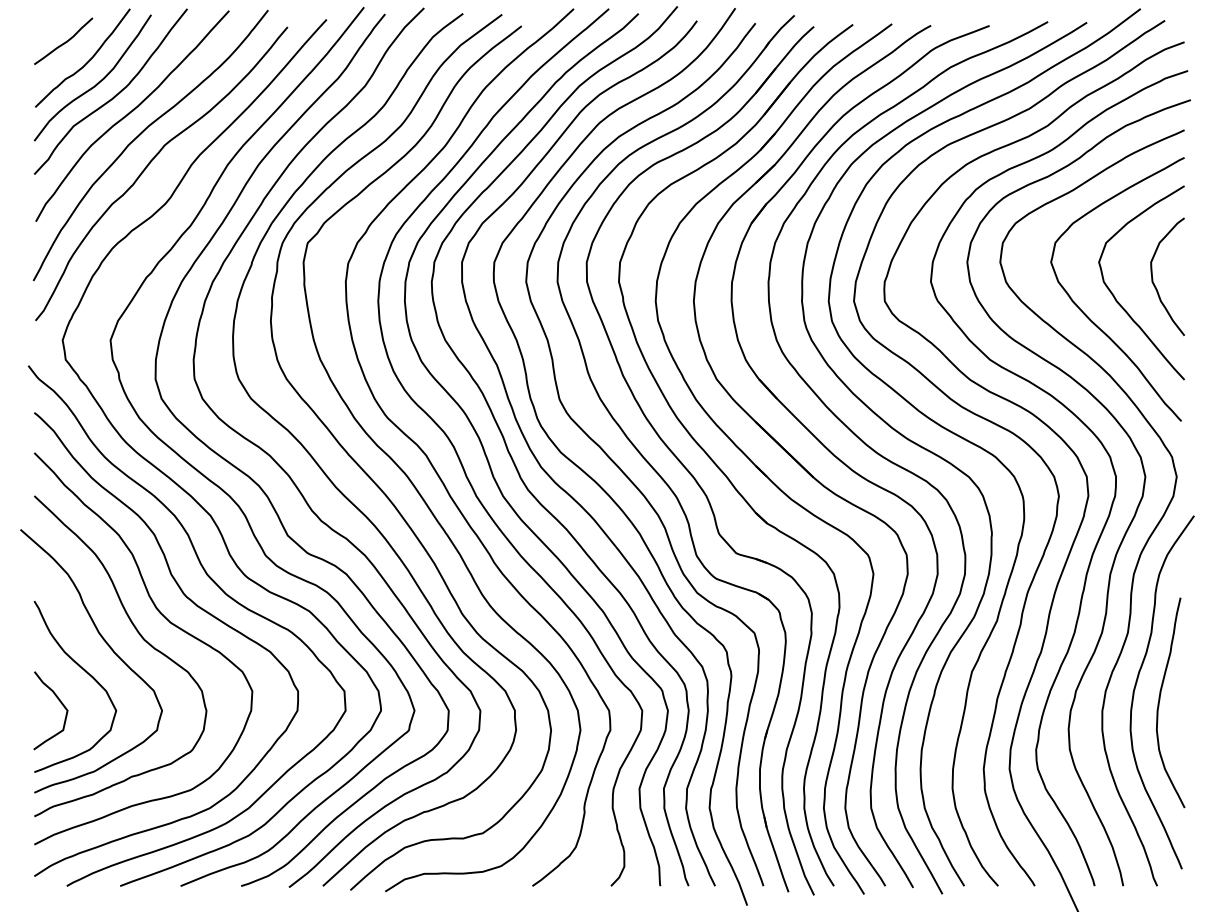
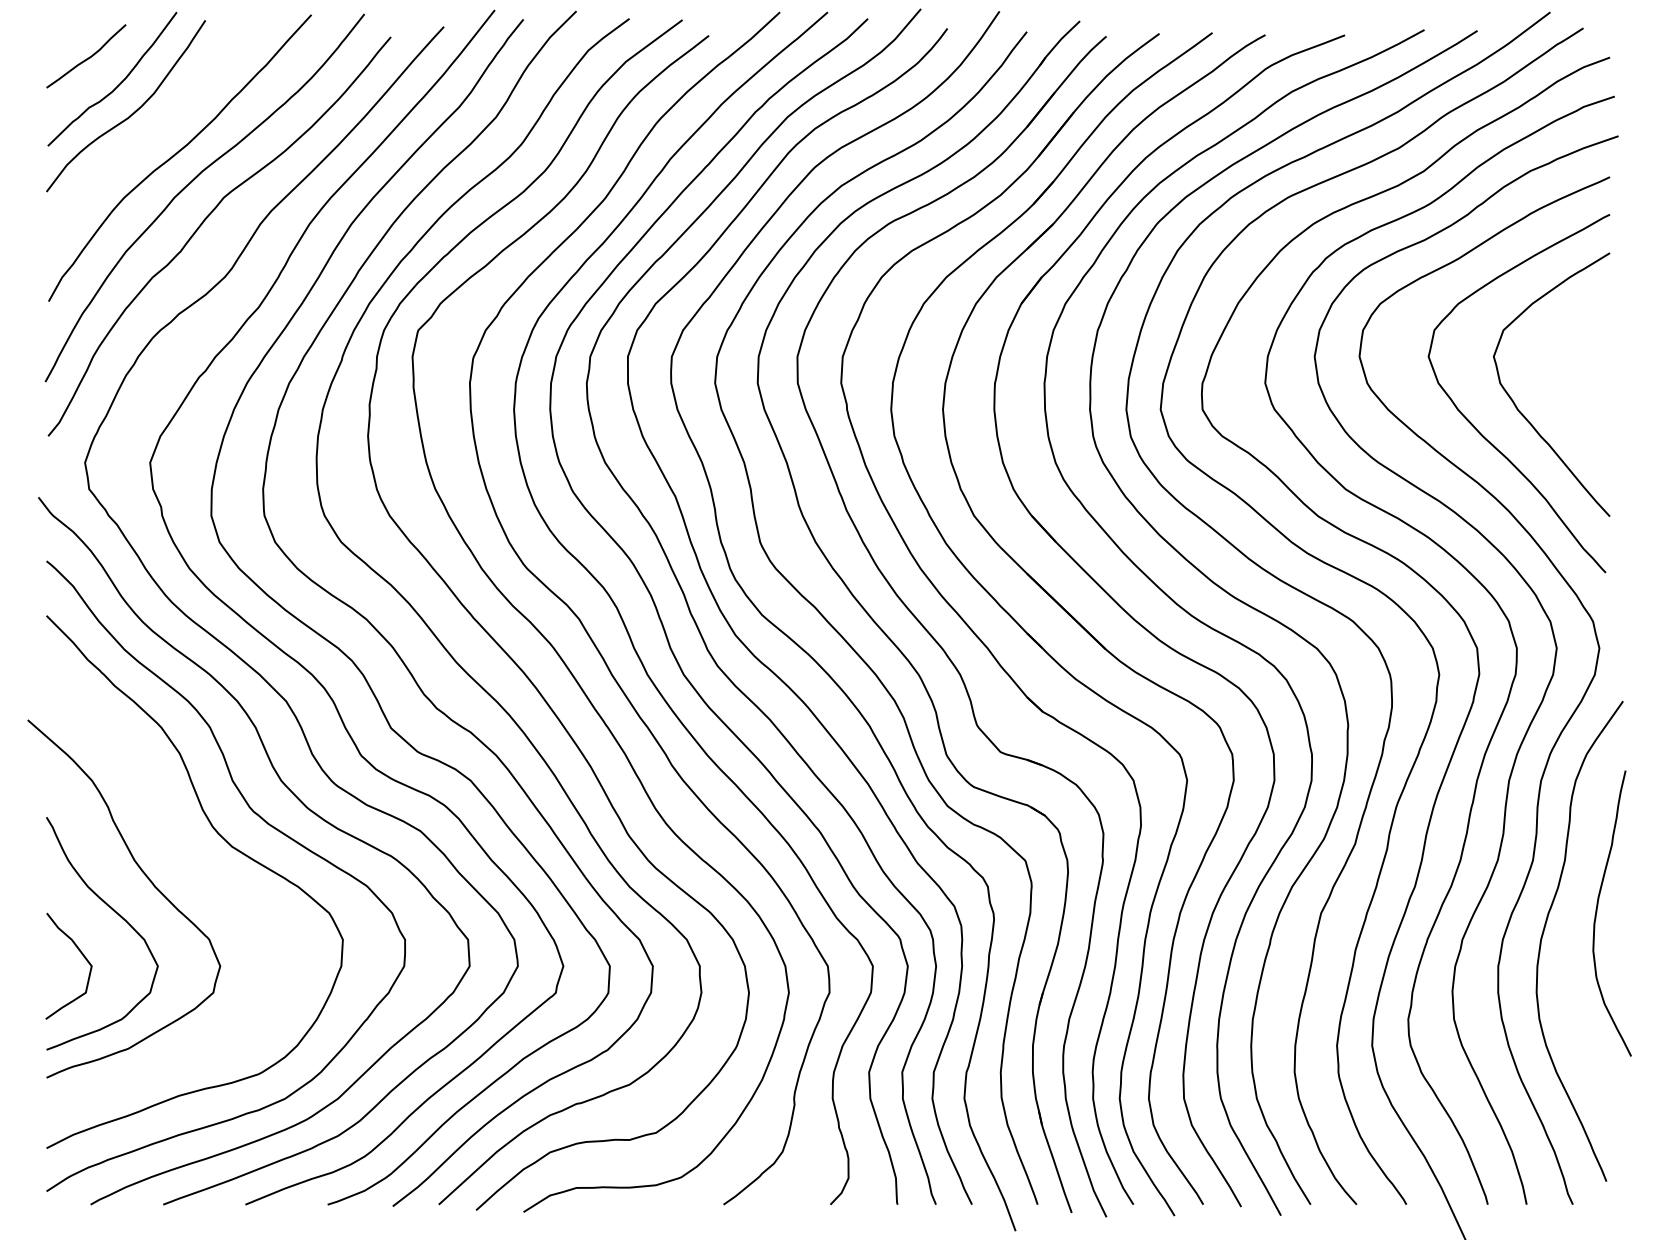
curve: (114, 95) -> (155, 130), removed
curve: (1153, 279) -> (1567, 380), removed
curve: (142, 638) -> (193, 868), removed
curve: (1159, 702) -> (1597, 912), moved

